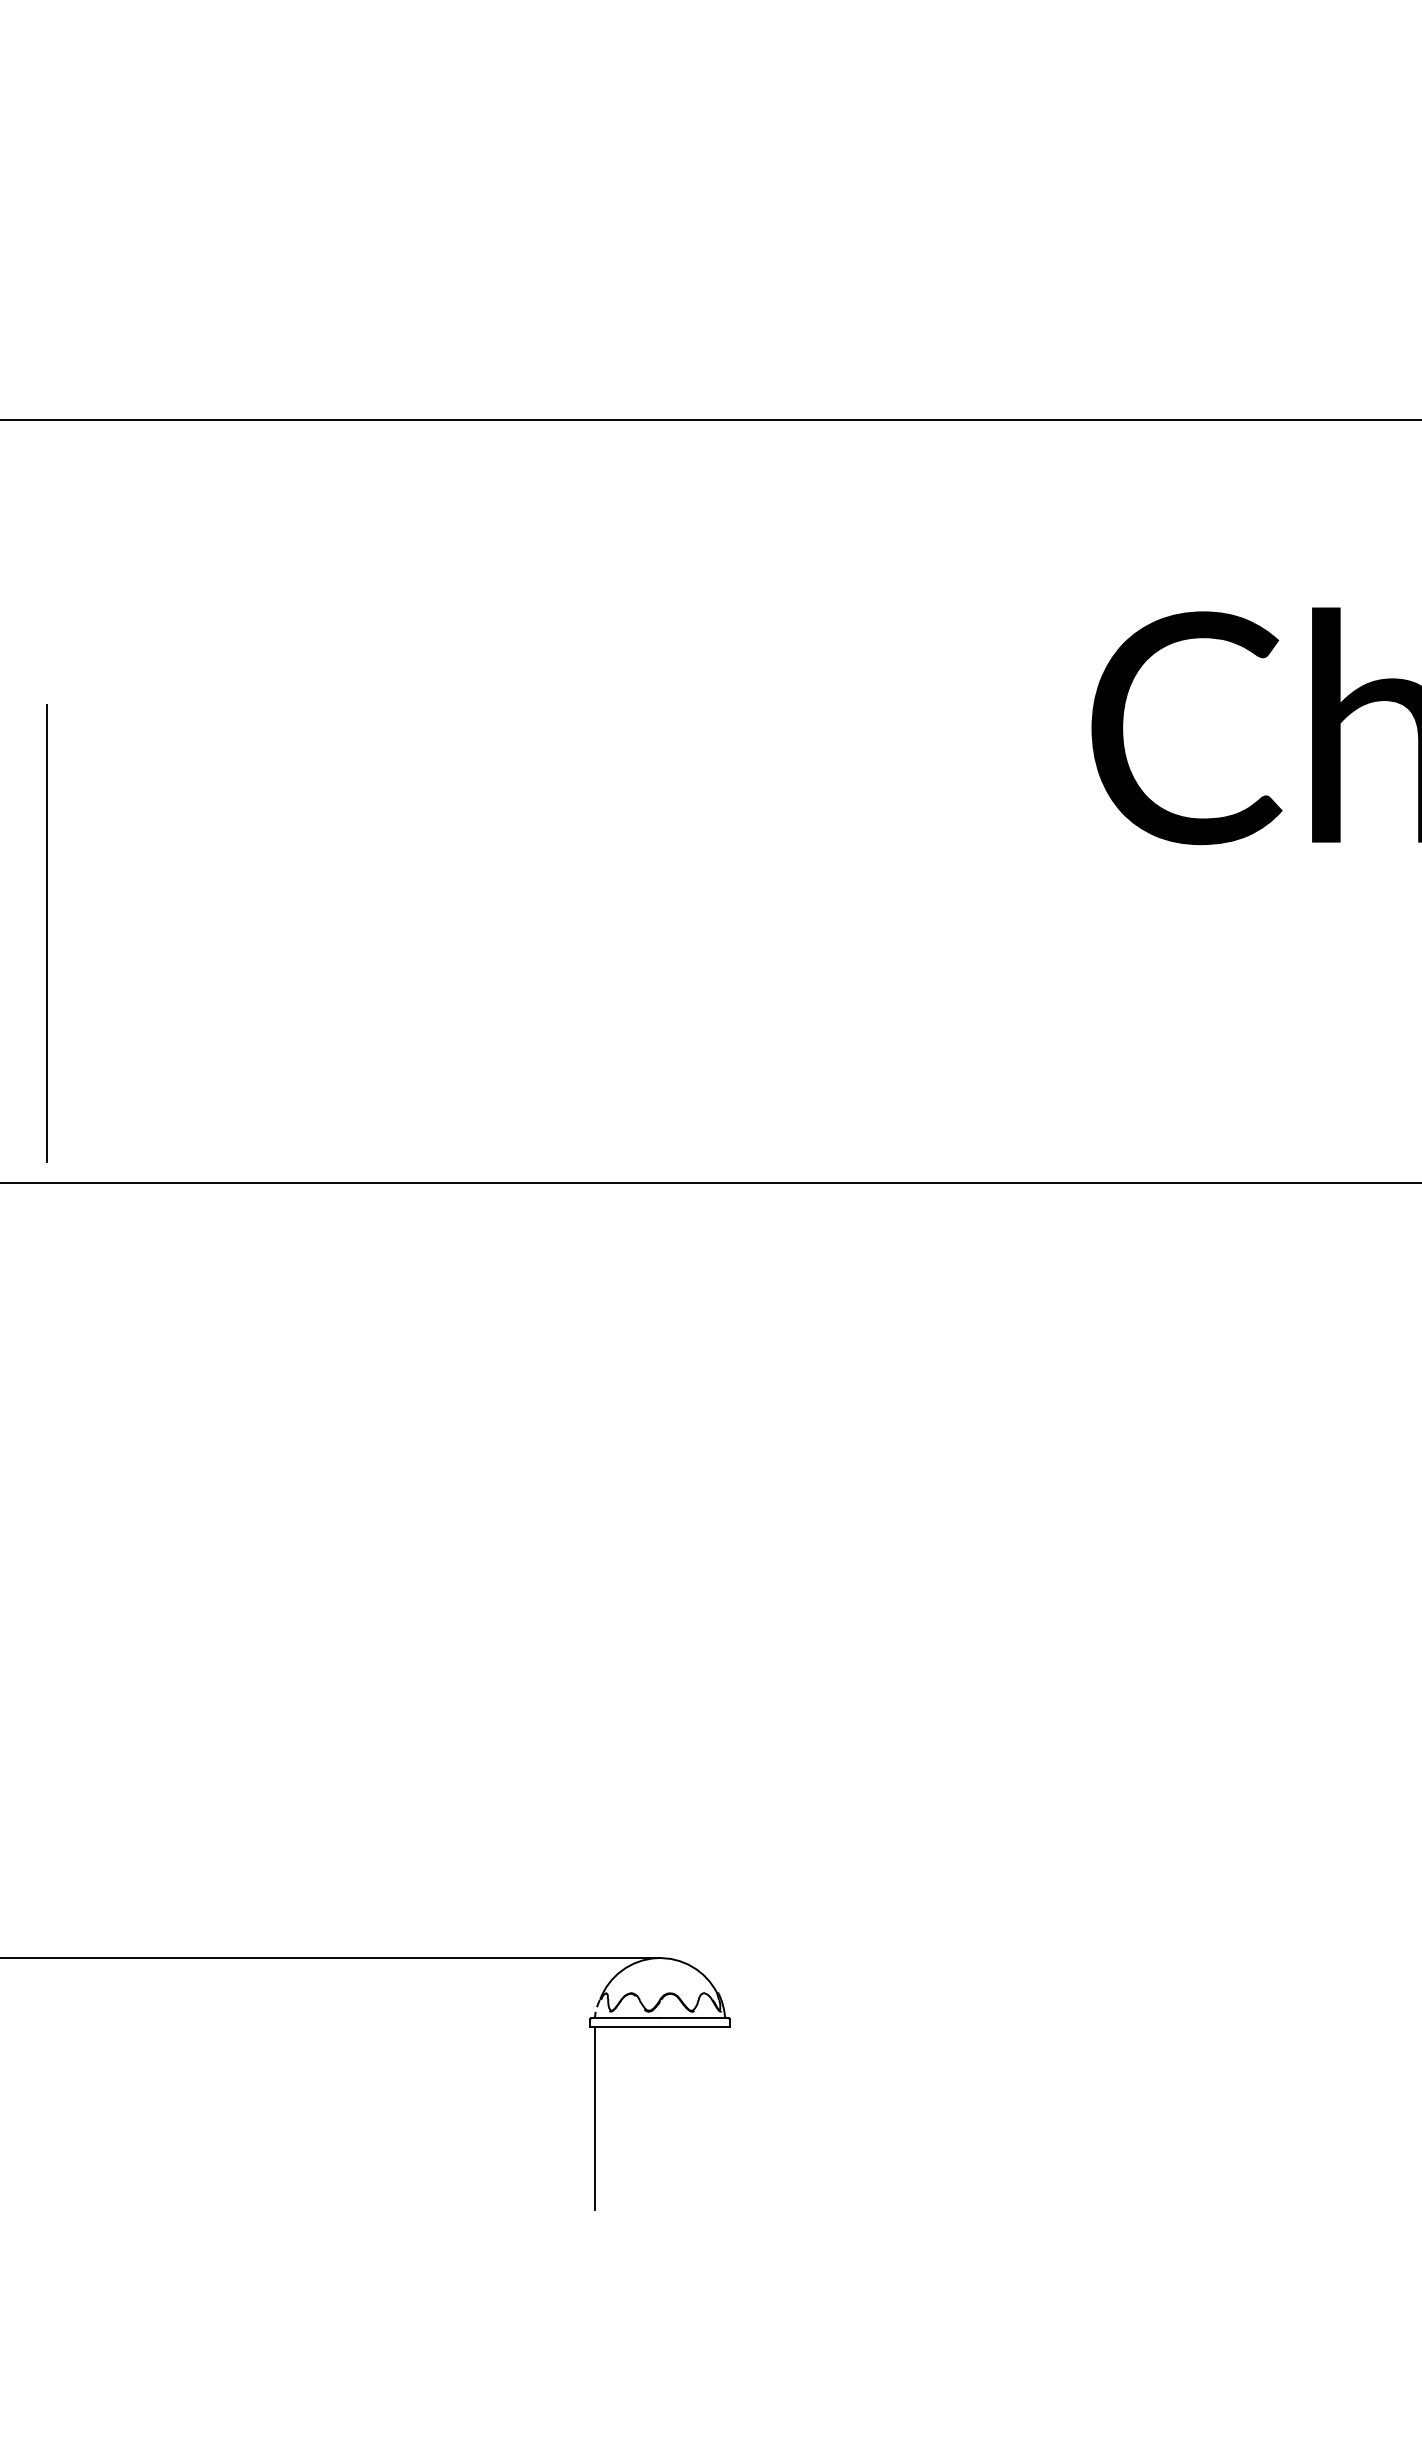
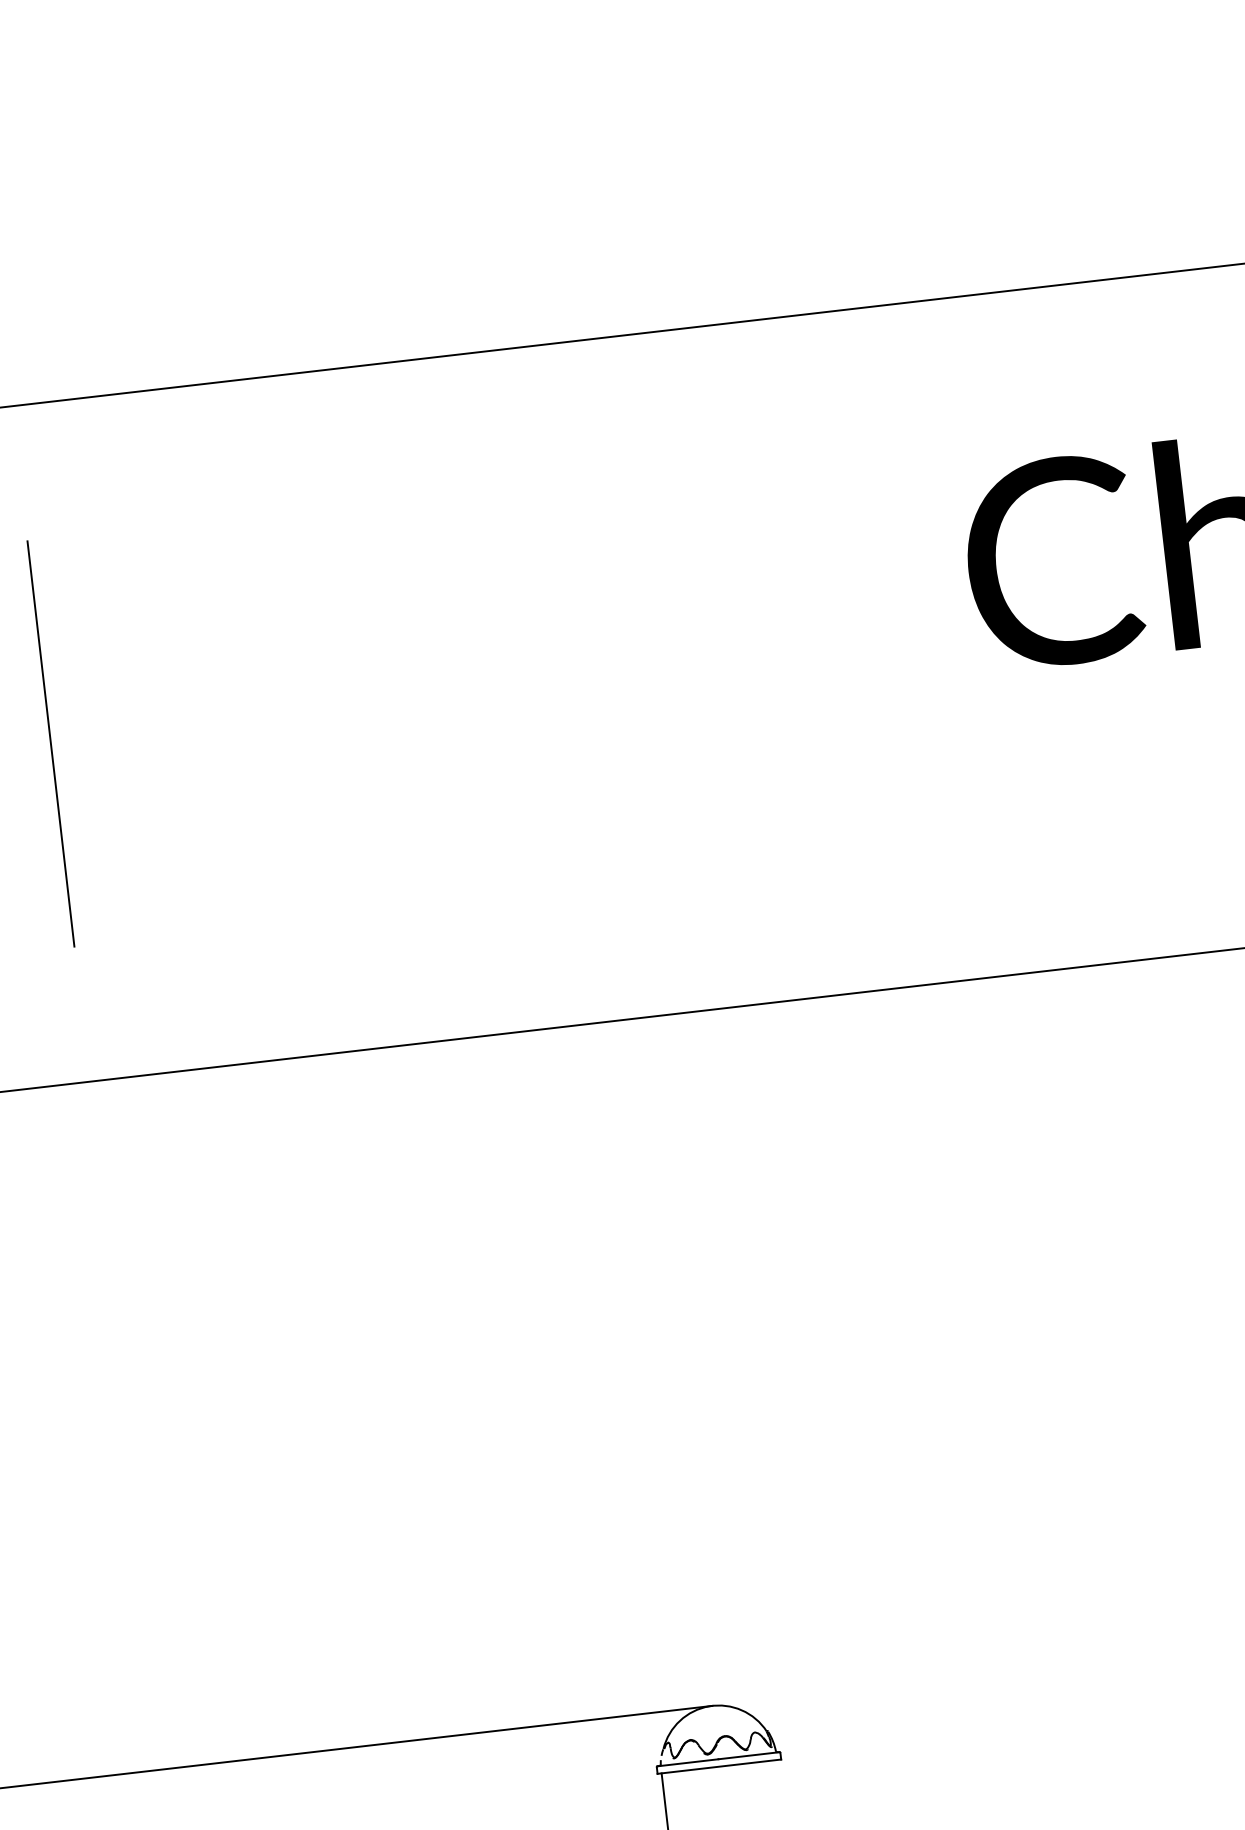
line: (46, 933) -> (50, 743), moved

